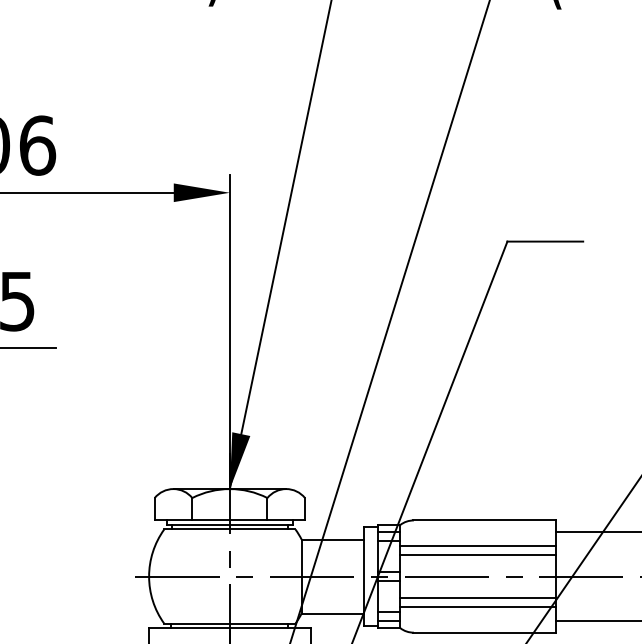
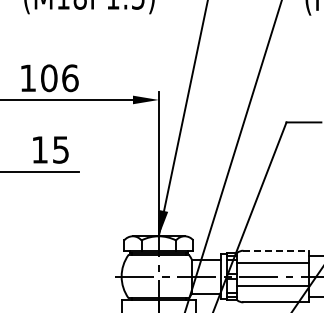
line: (483, 519) -> (275, 250), solid -> dashed
line: (476, 554) -> (272, 266), removed
line: (476, 606) -> (272, 290), removed

